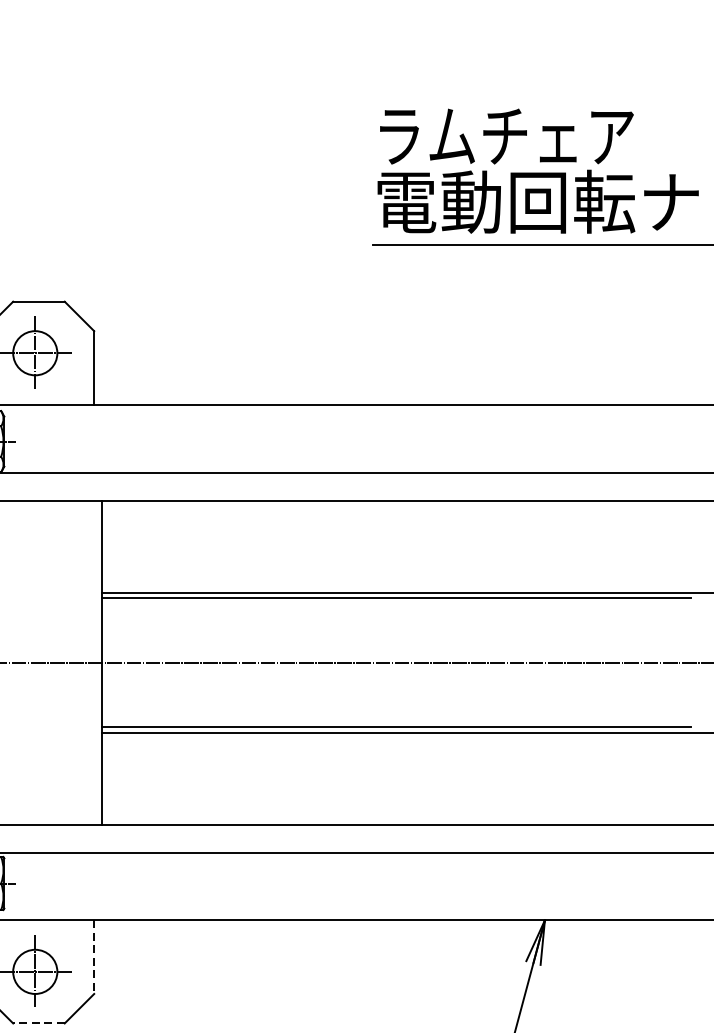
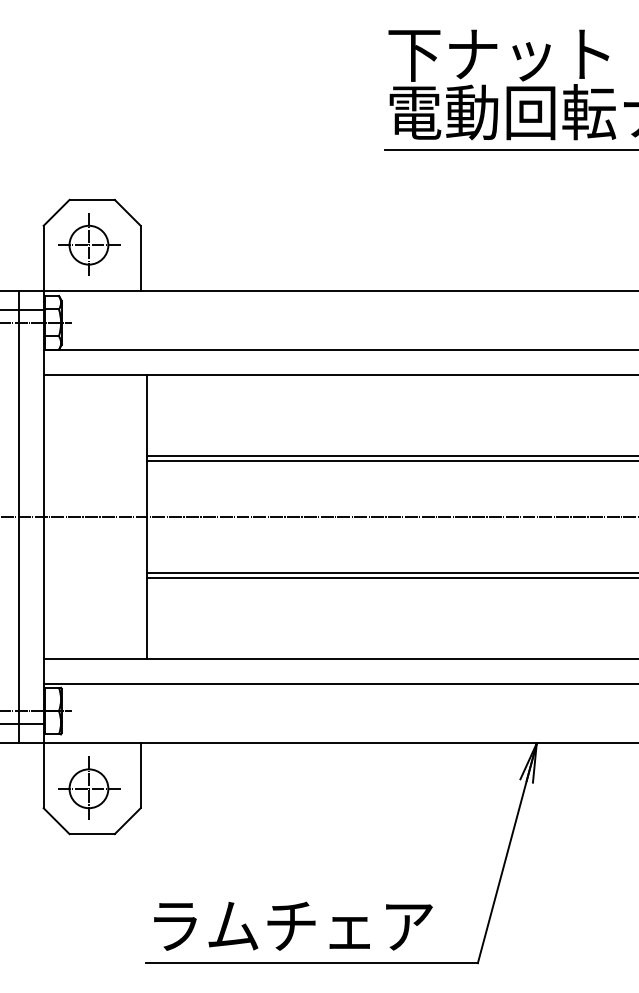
text: (504, 137) -> (501, 55), ラムチェア -> 下ナット
line: (93, 957) -> (140, 776), dashed -> solid
line: (39, 1023) -> (92, 834), dashed -> solid

